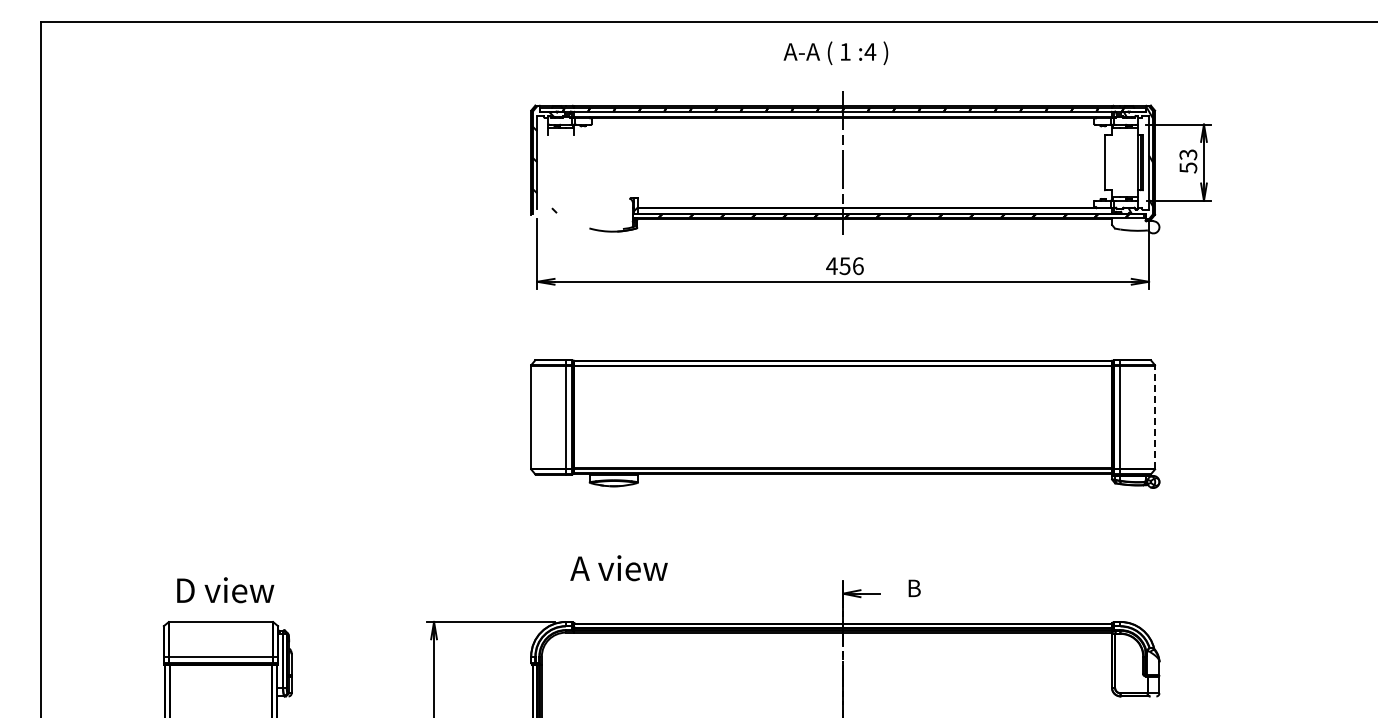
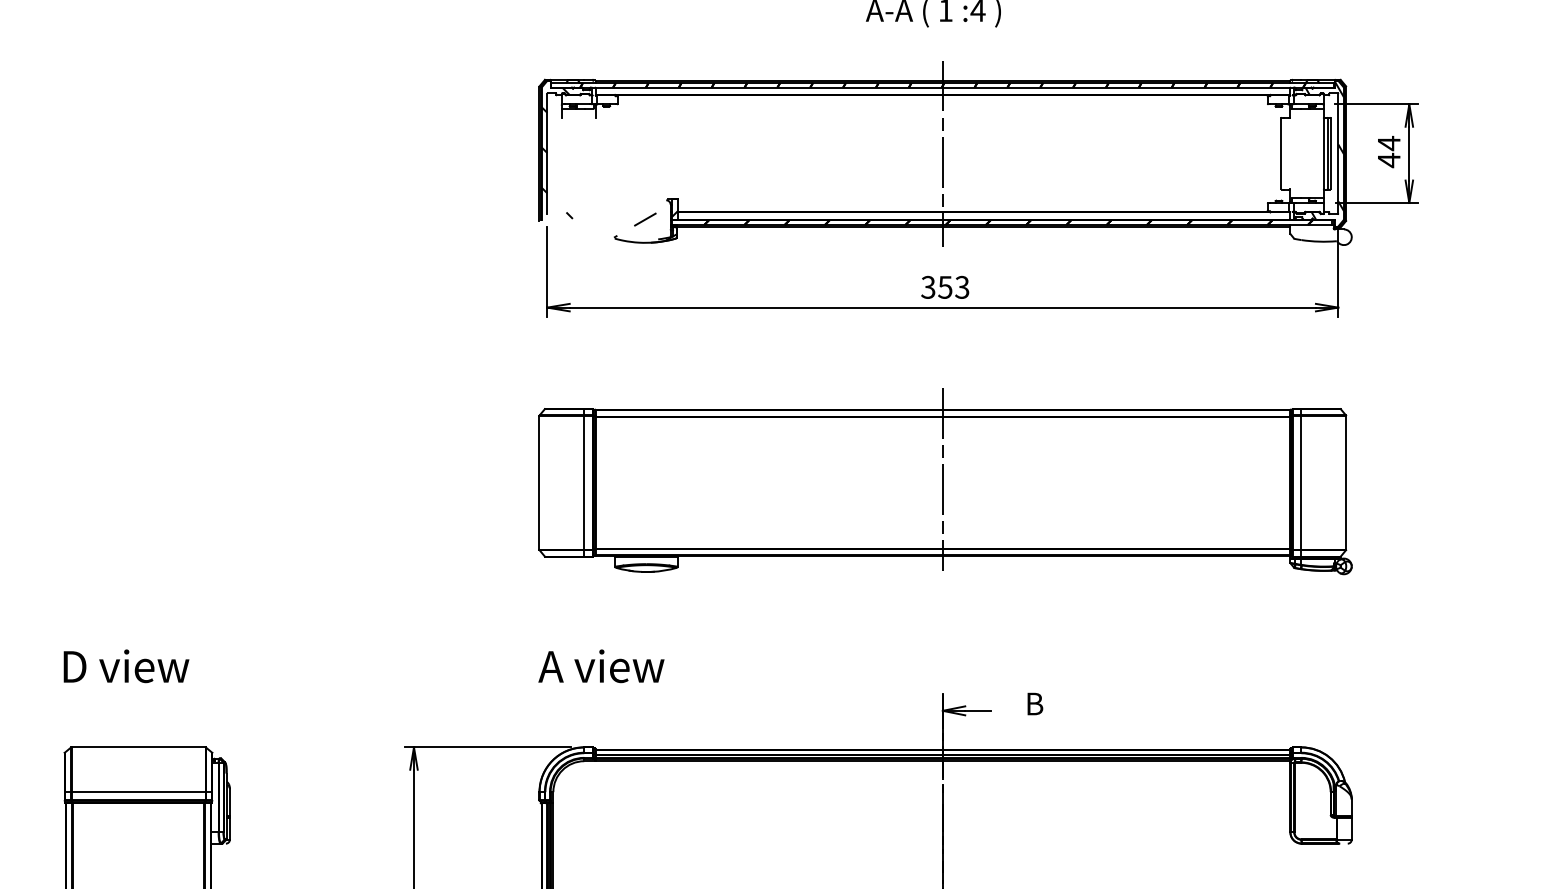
text: (1188, 161) -> (1389, 152), 53 -> 44
hatch: (612, 219) -> (644, 227), added
text: (844, 266) -> (944, 287), 456 -> 353
line: (843, 414) -> (943, 479), added
line: (1155, 417) -> (1346, 483), dashed -> solid
text: (618, 568) -> (600, 666), moved
text: (225, 590) -> (126, 666), moved

